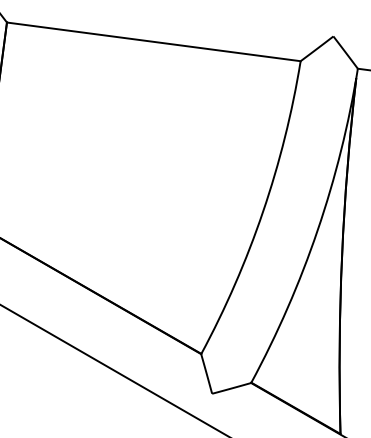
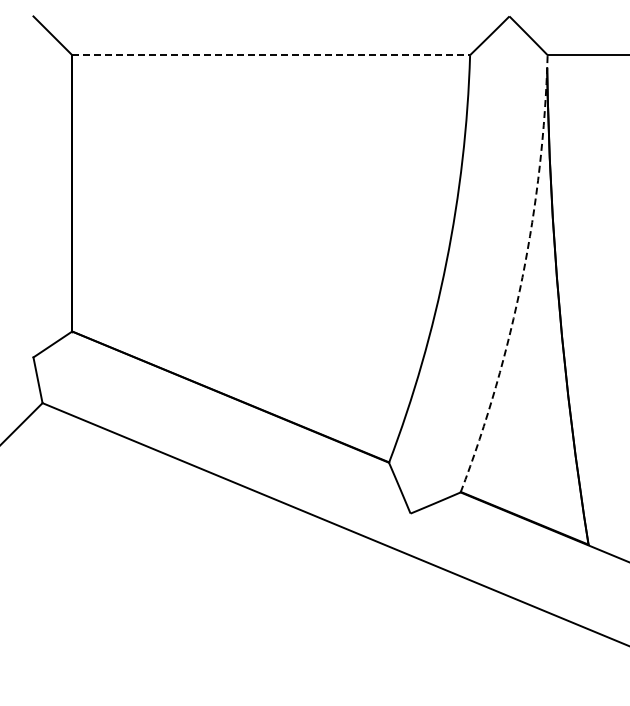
line: (154, 42) -> (271, 55), solid -> dashed
arc: (317, 230) -> (522, 277), solid -> dashed

